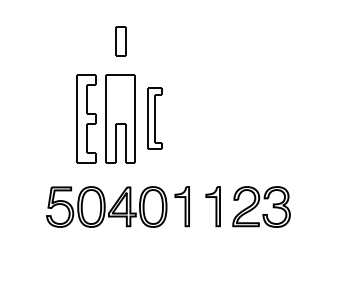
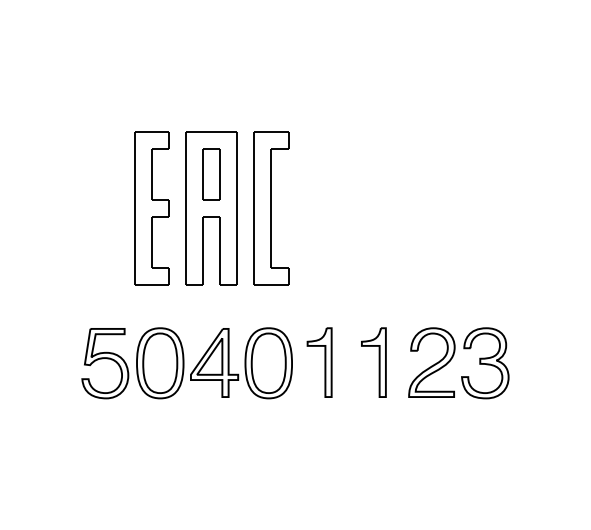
part: (120, 41) -> (211, 174), moved
part: (154, 118) -> (270, 207), size x1.43

